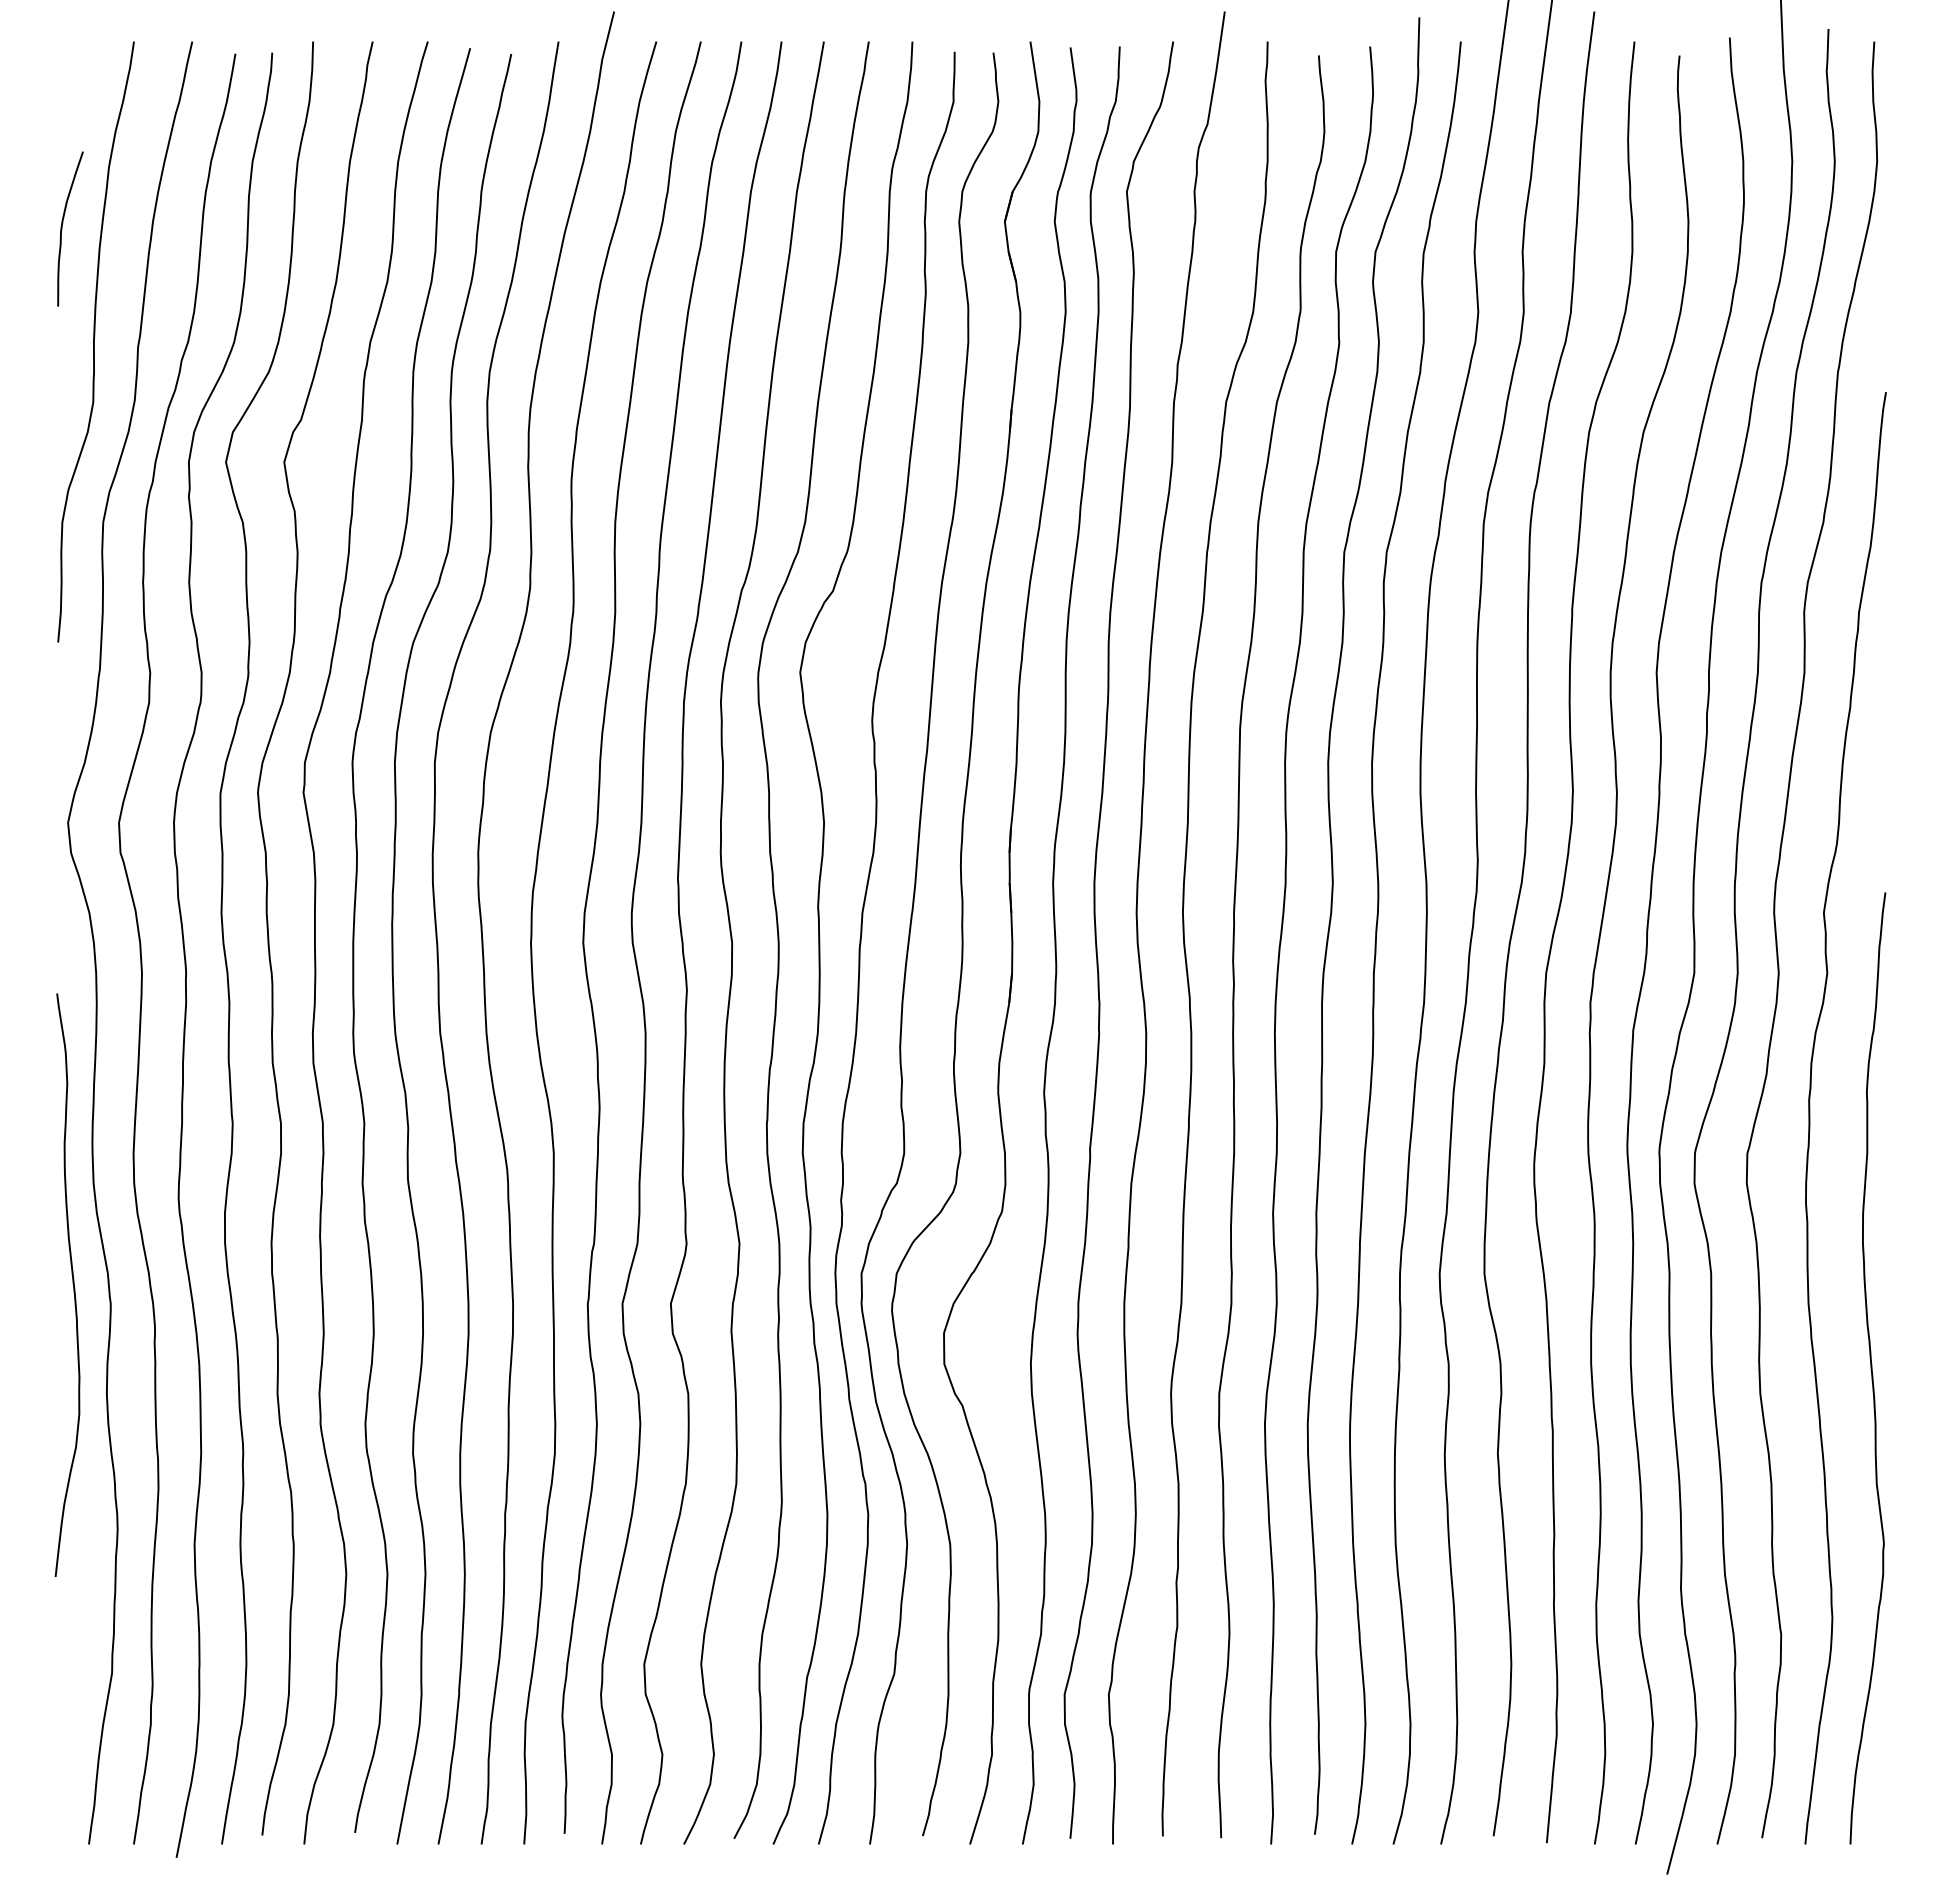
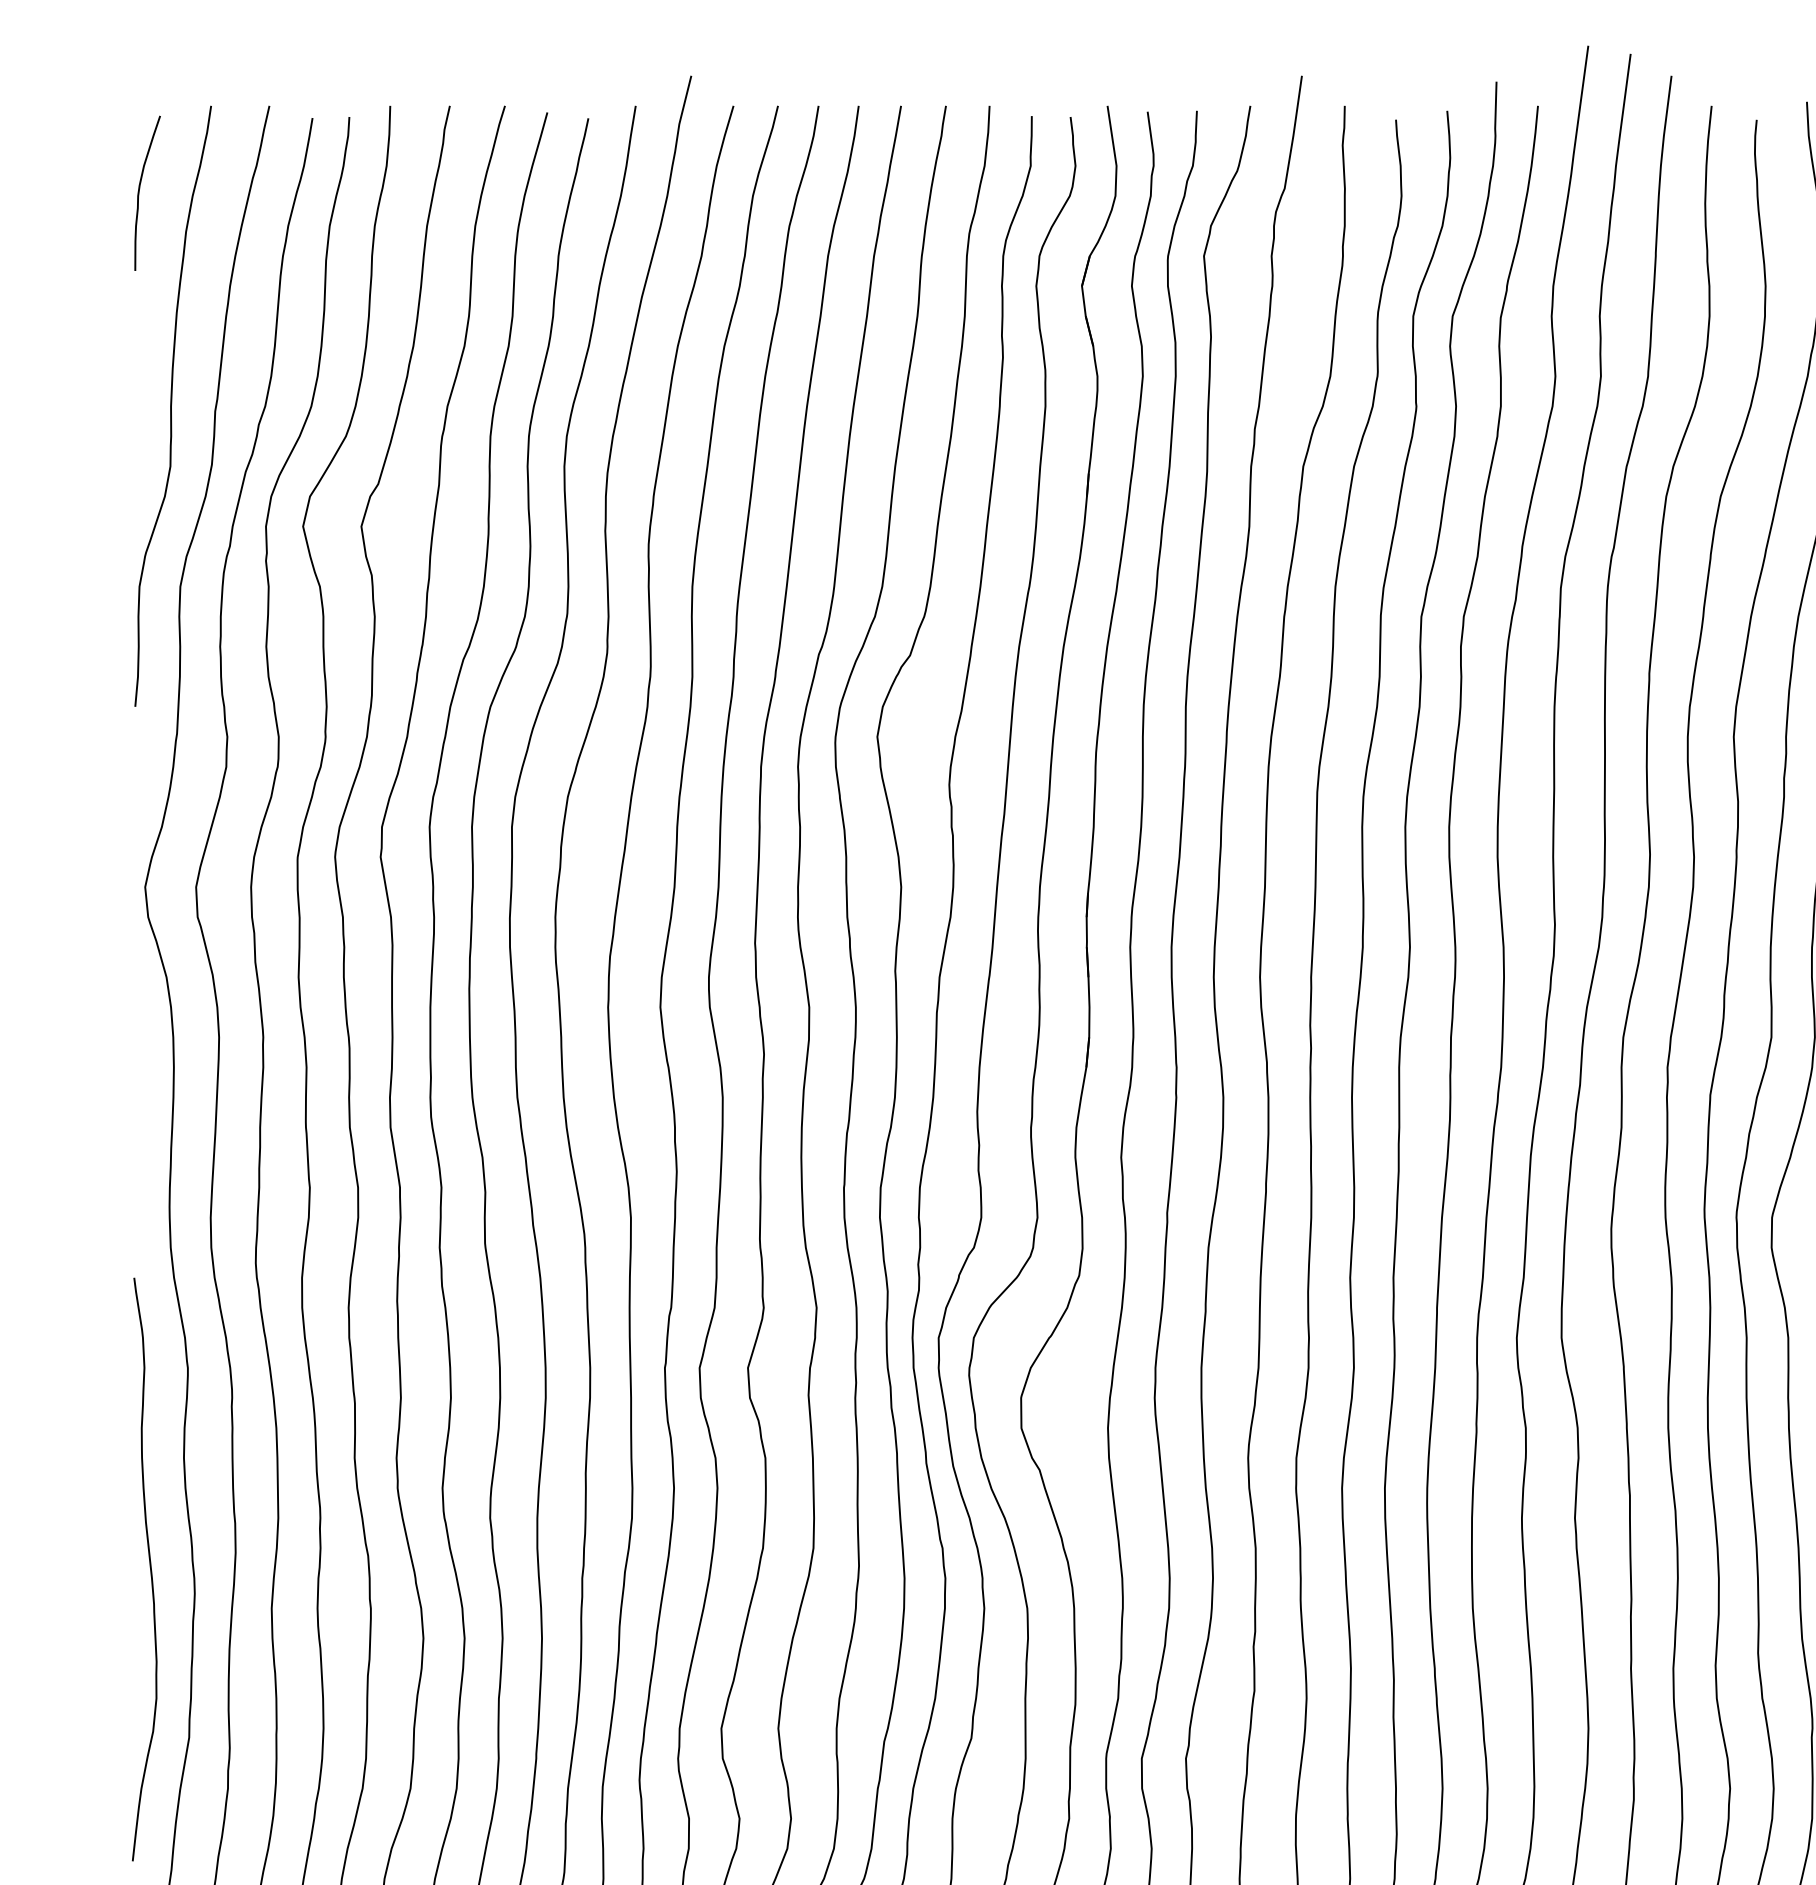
curve: (62, 228) -> (139, 192), moved
curve: (72, 1284) -> (149, 1568), moved

